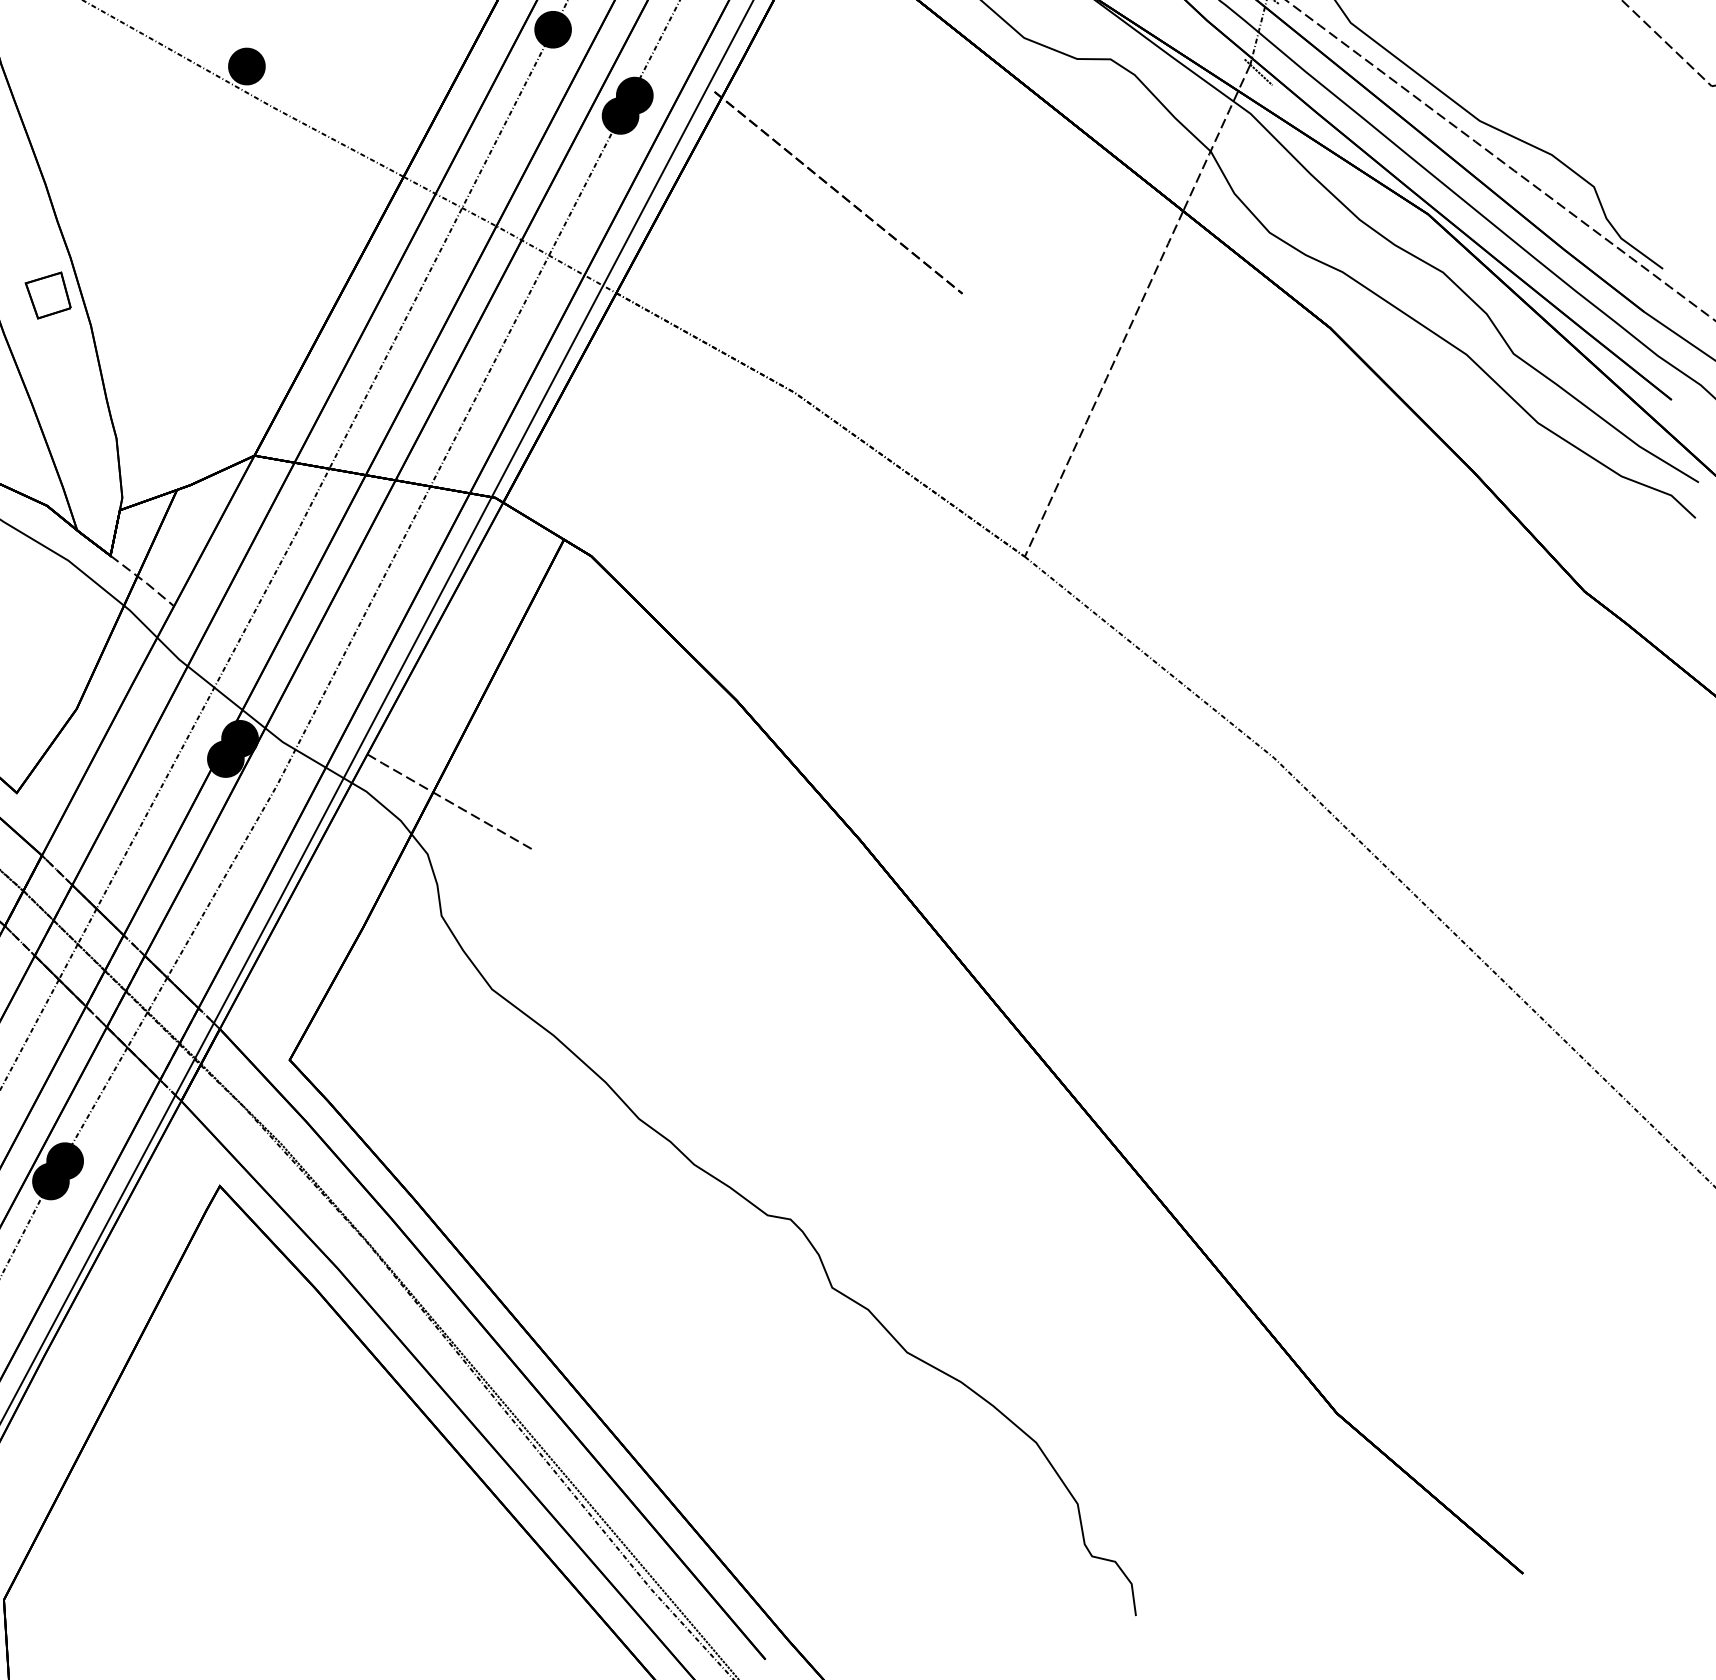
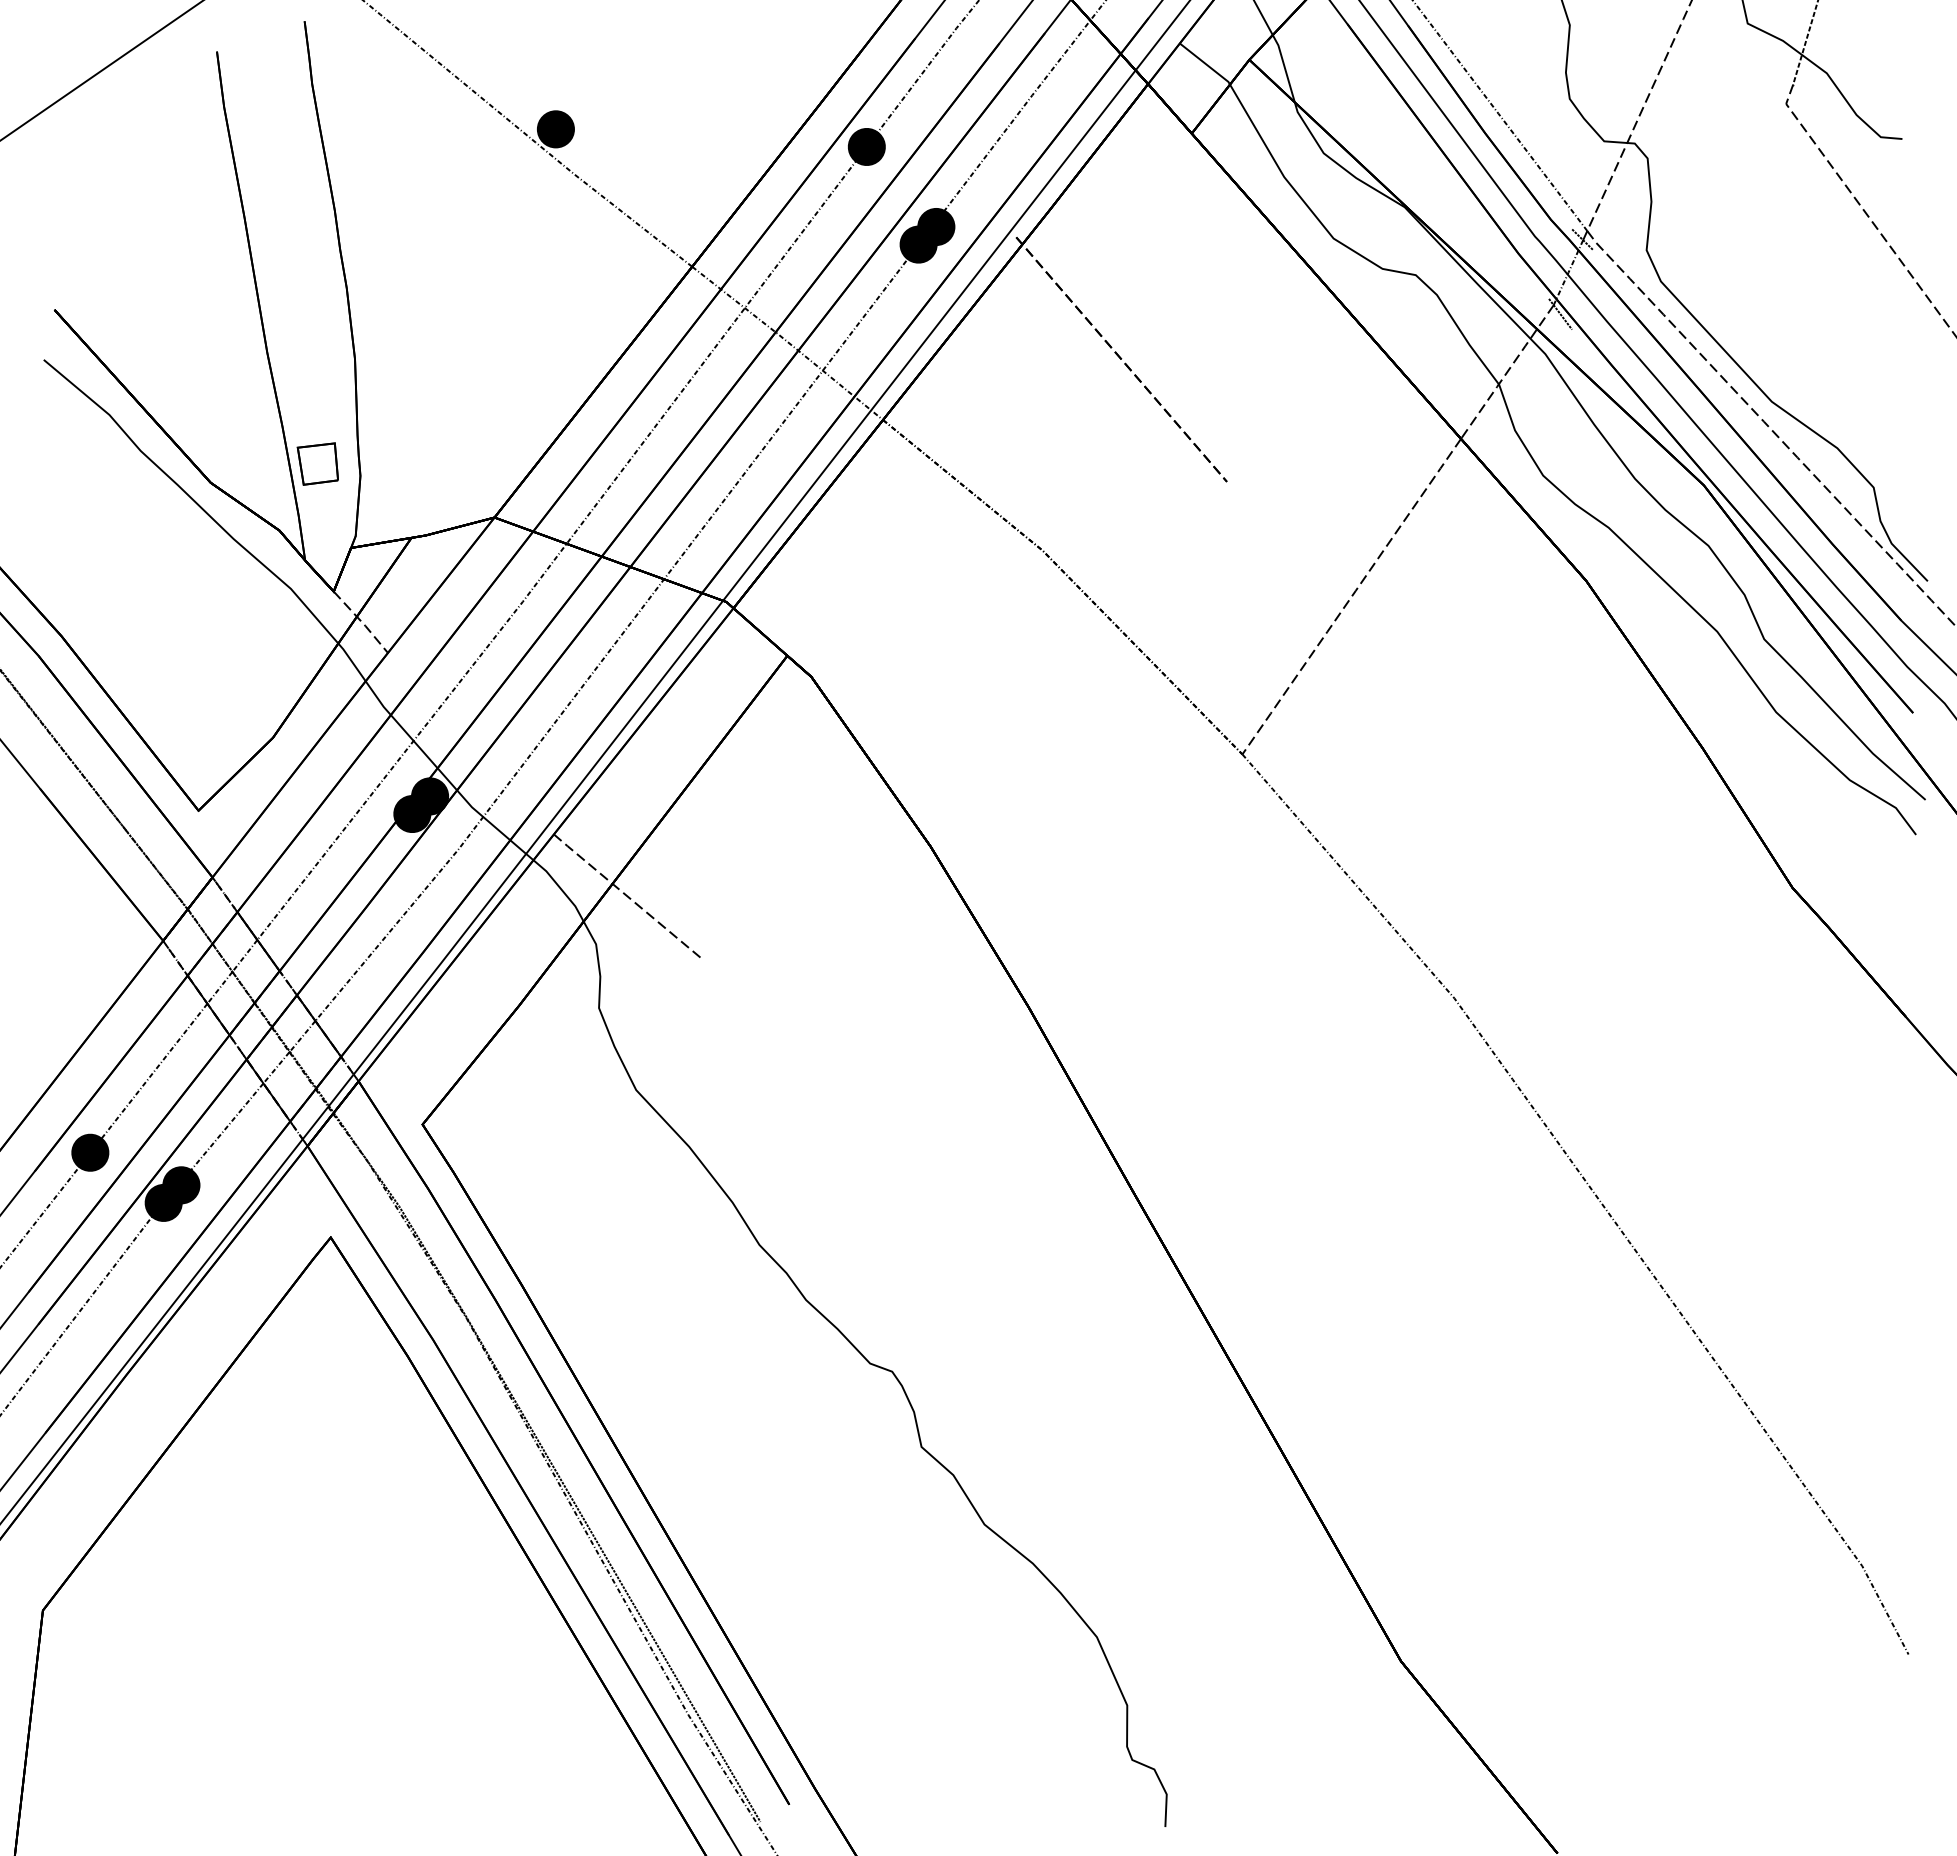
part: (47, 295) -> (317, 463), moved

